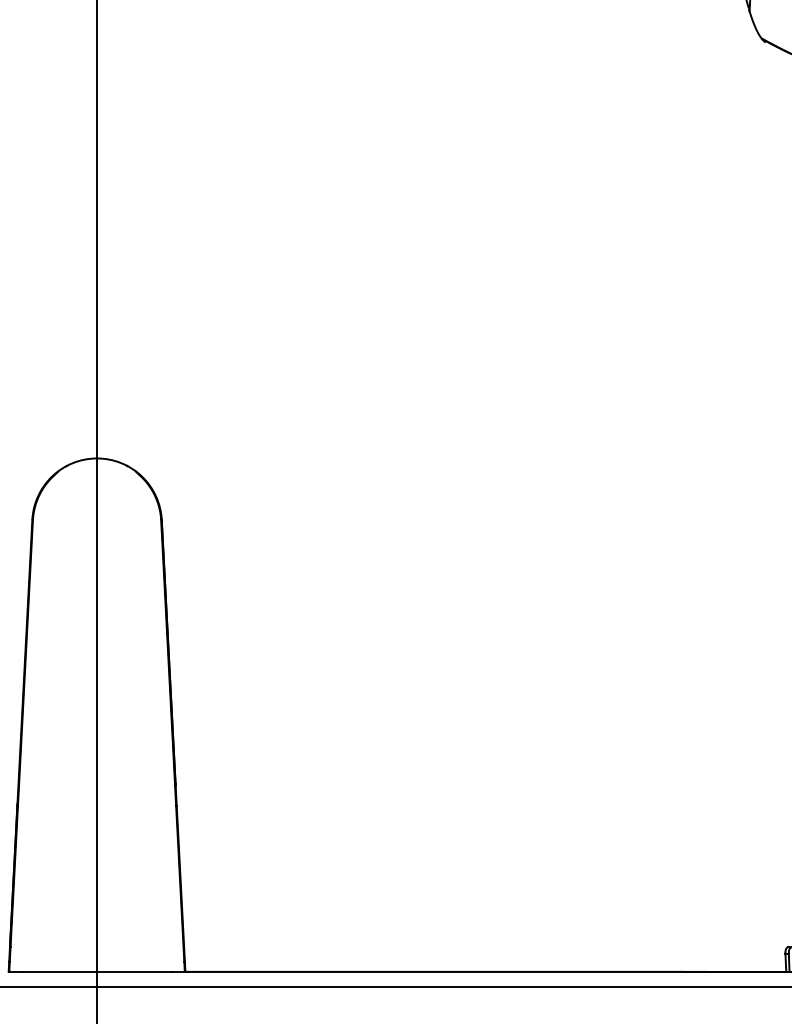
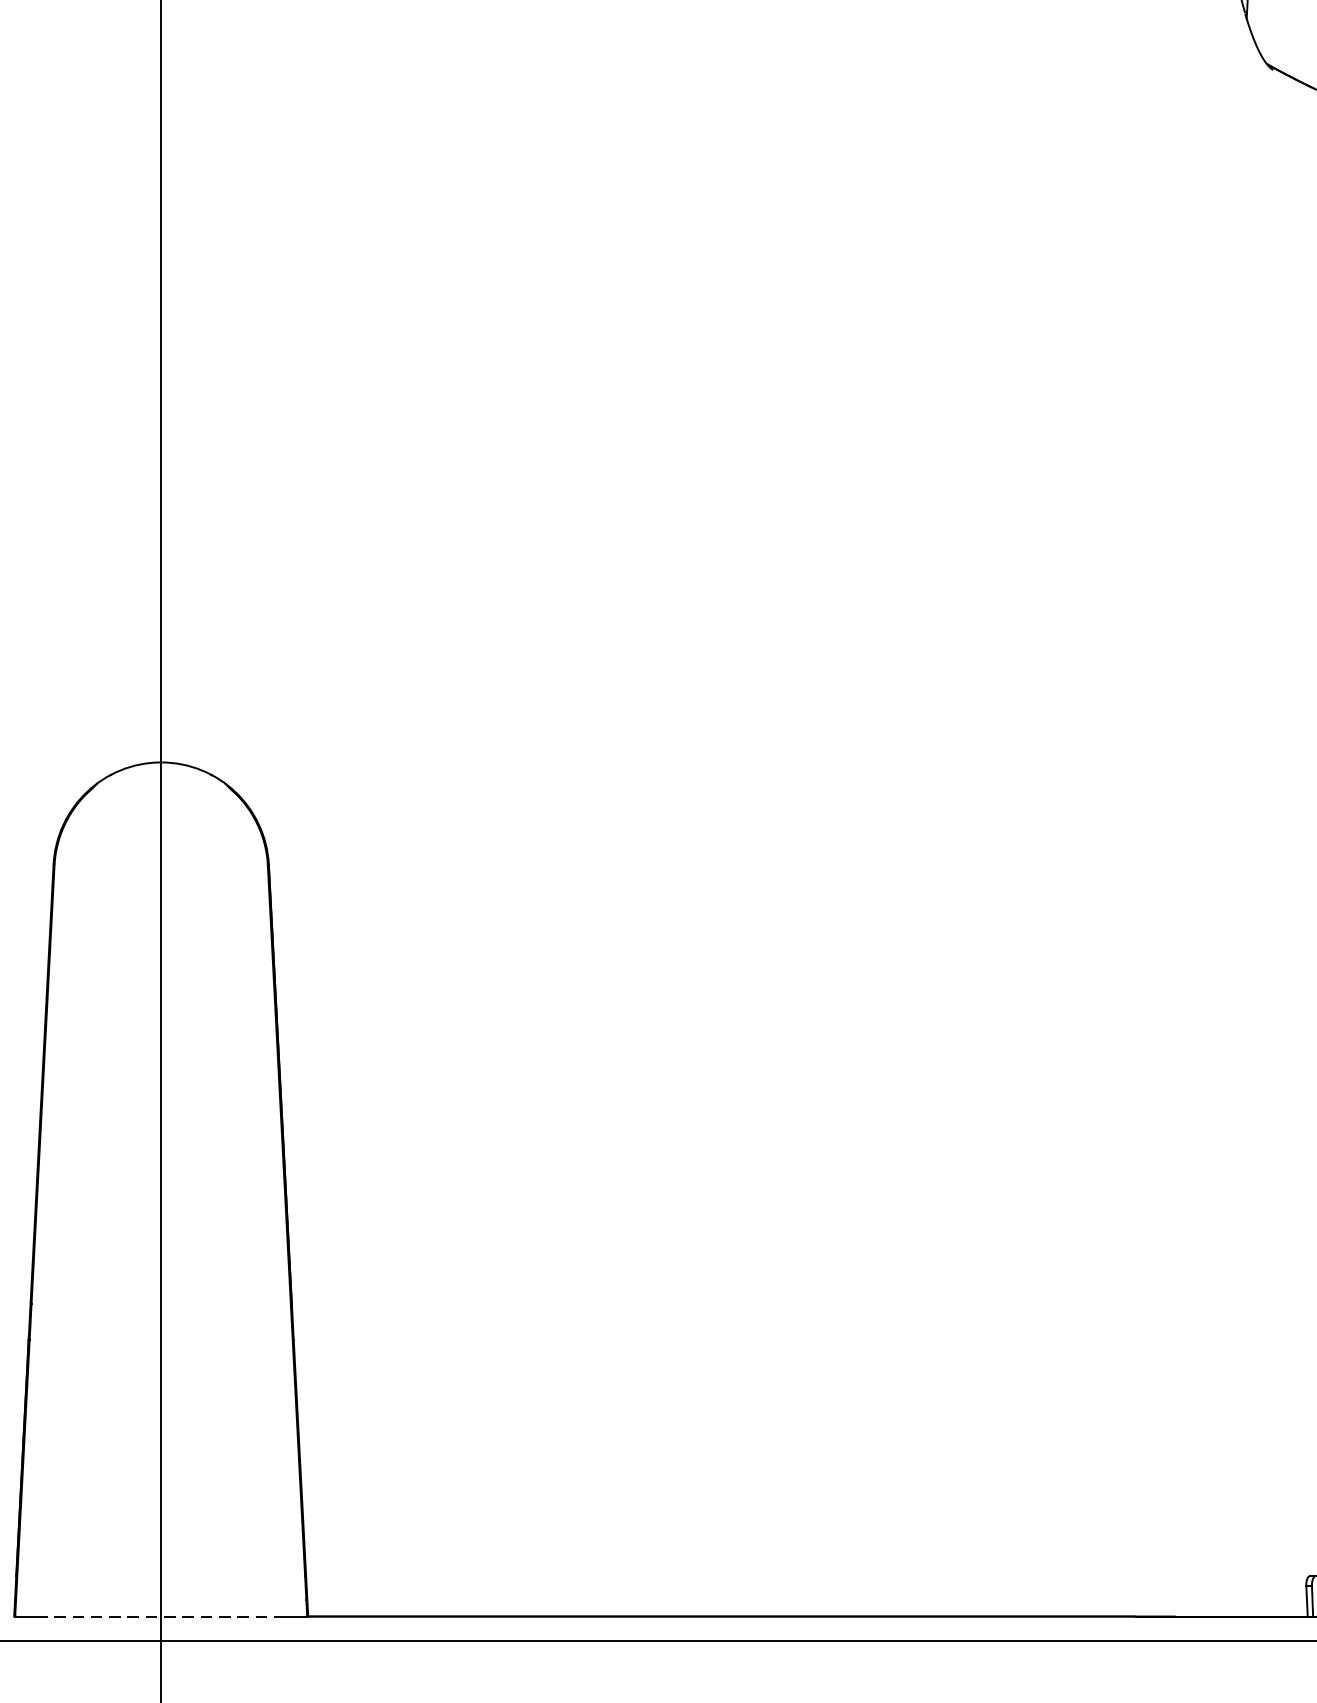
line: (97, 971) -> (161, 1615), solid -> dashed

